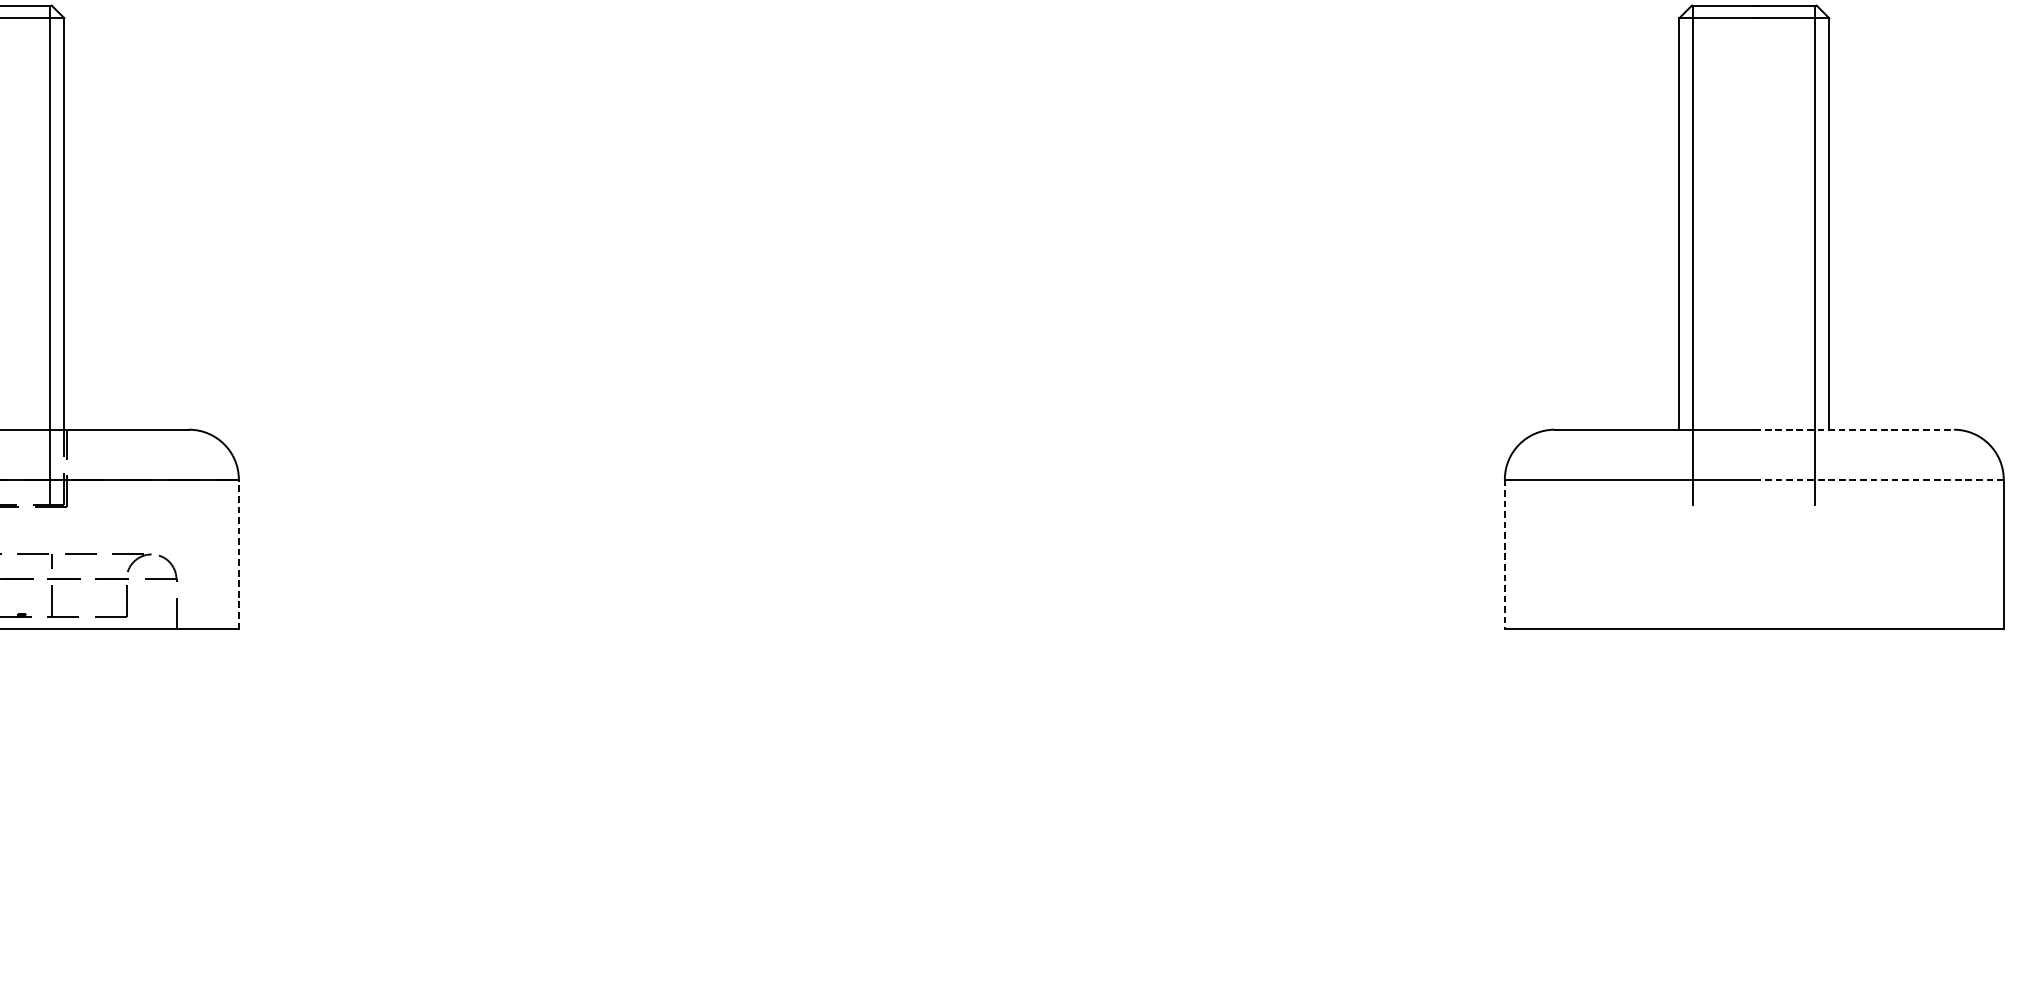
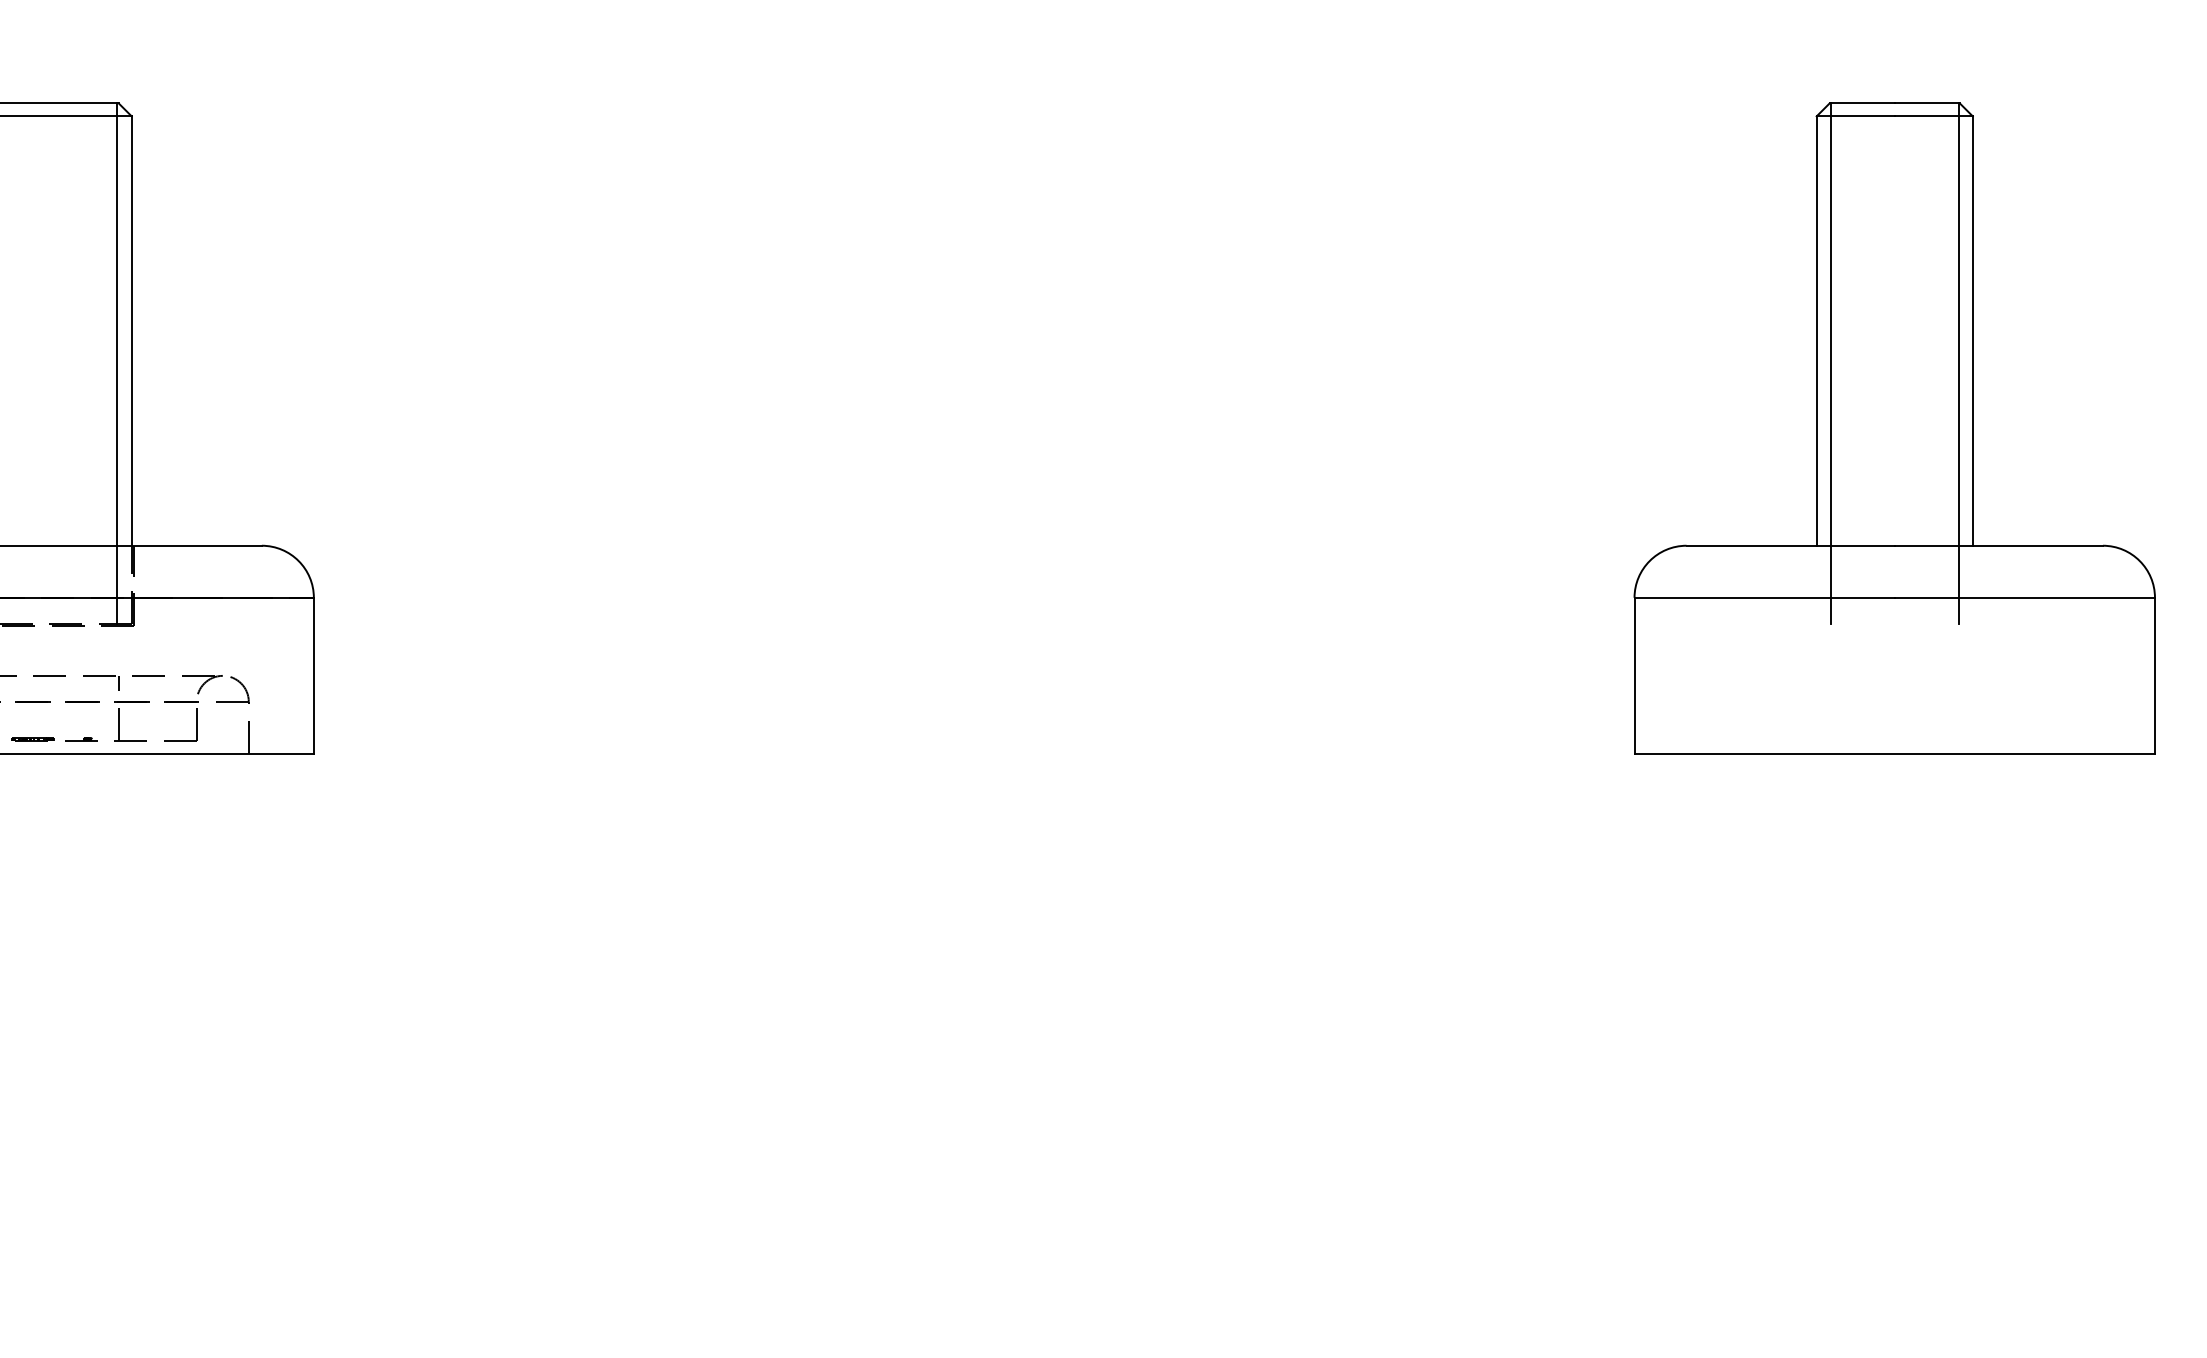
line: (1854, 429) -> (1999, 545), dashed -> solid
line: (1878, 479) -> (2024, 597), dashed -> solid
line: (238, 554) -> (313, 675), dashed -> solid
line: (1504, 555) -> (1634, 676), dashed -> solid

